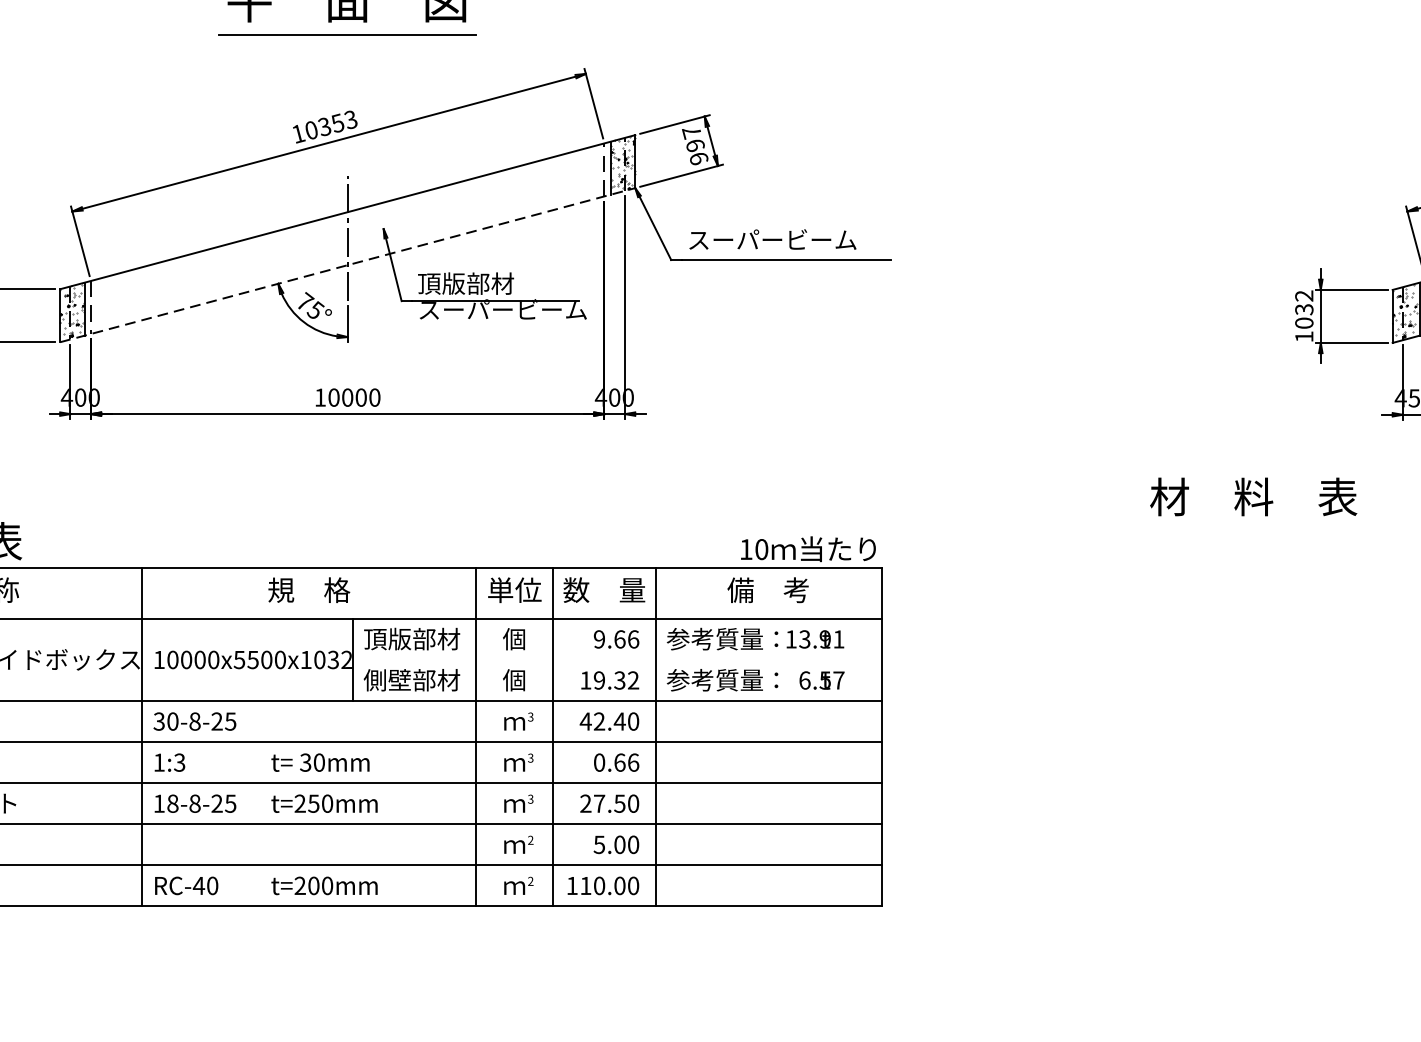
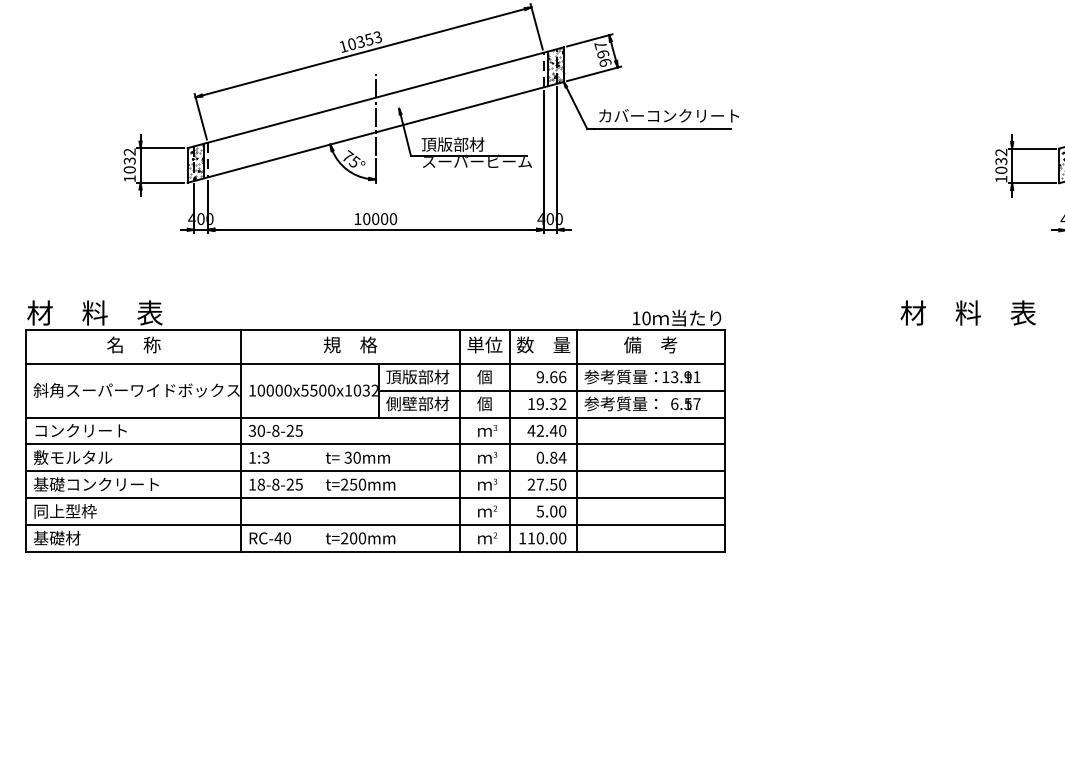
text: (795, 239) -> (668, 115), スーパービーム -> カバーコンクリート
line: (347, 265) -> (375, 132), dashed -> solid
text: (1252, 496) -> (967, 312), moved
line: (616, 659) -> (551, 390), added
text: (627, 762) -> (558, 457), 0.66 -> 0.84

